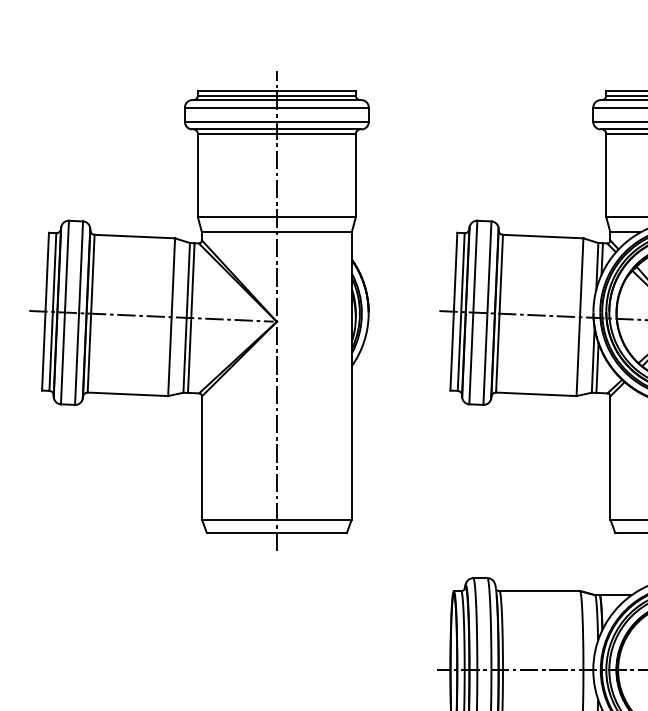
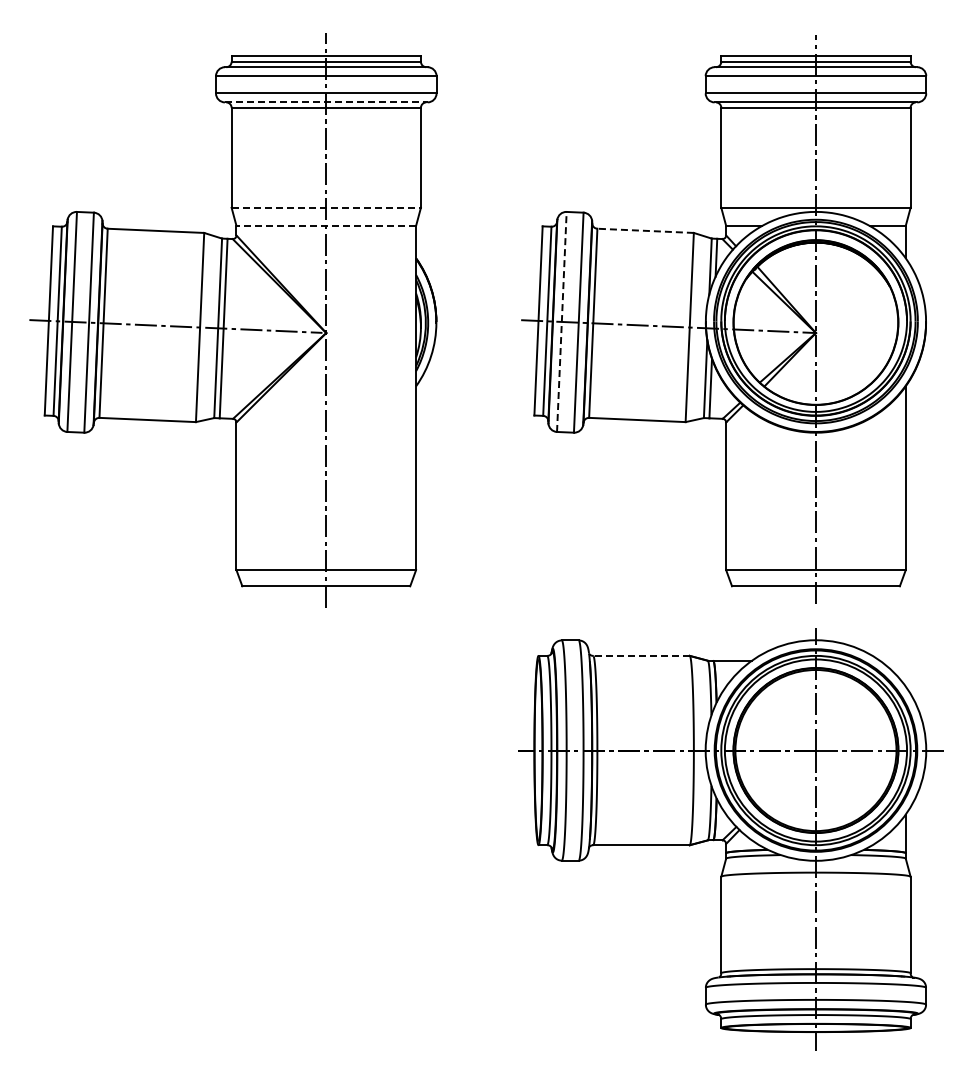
line: (277, 129) -> (326, 102), solid -> dashed
line: (277, 217) -> (326, 207), solid -> dashed
line: (277, 232) -> (326, 225), solid -> dashed
line: (543, 236) -> (645, 230), solid -> dashed
line: (473, 312) -> (561, 321), solid -> dashed
line: (539, 590) -> (641, 655), solid -> dashed

